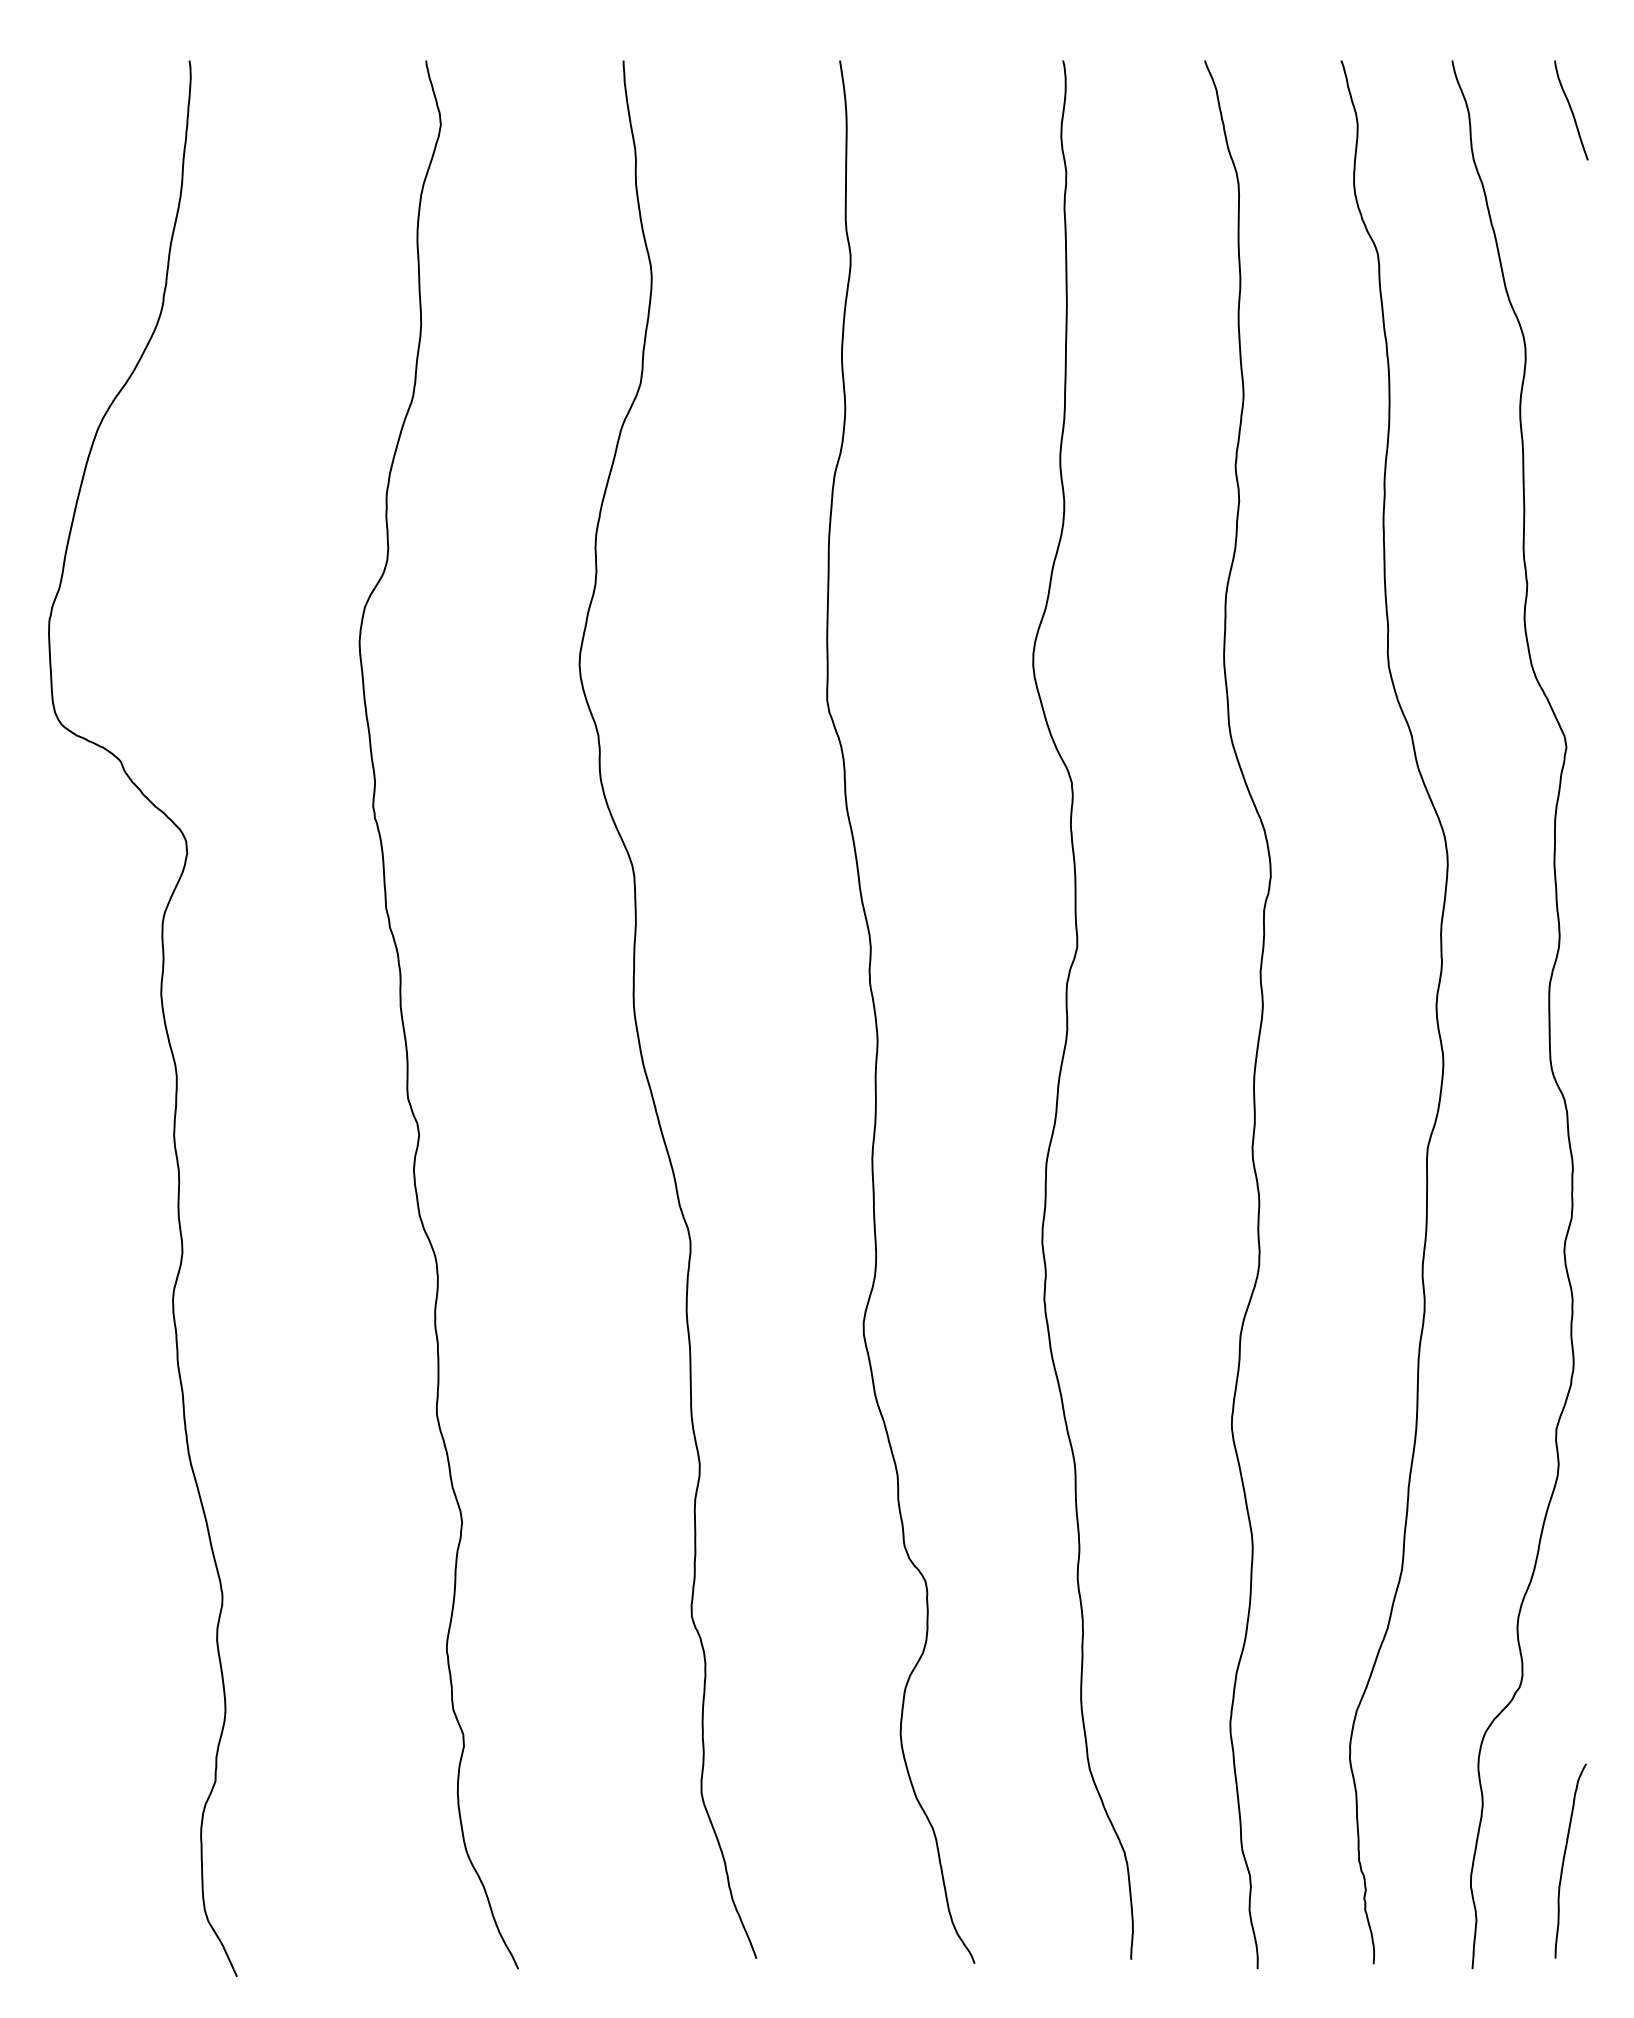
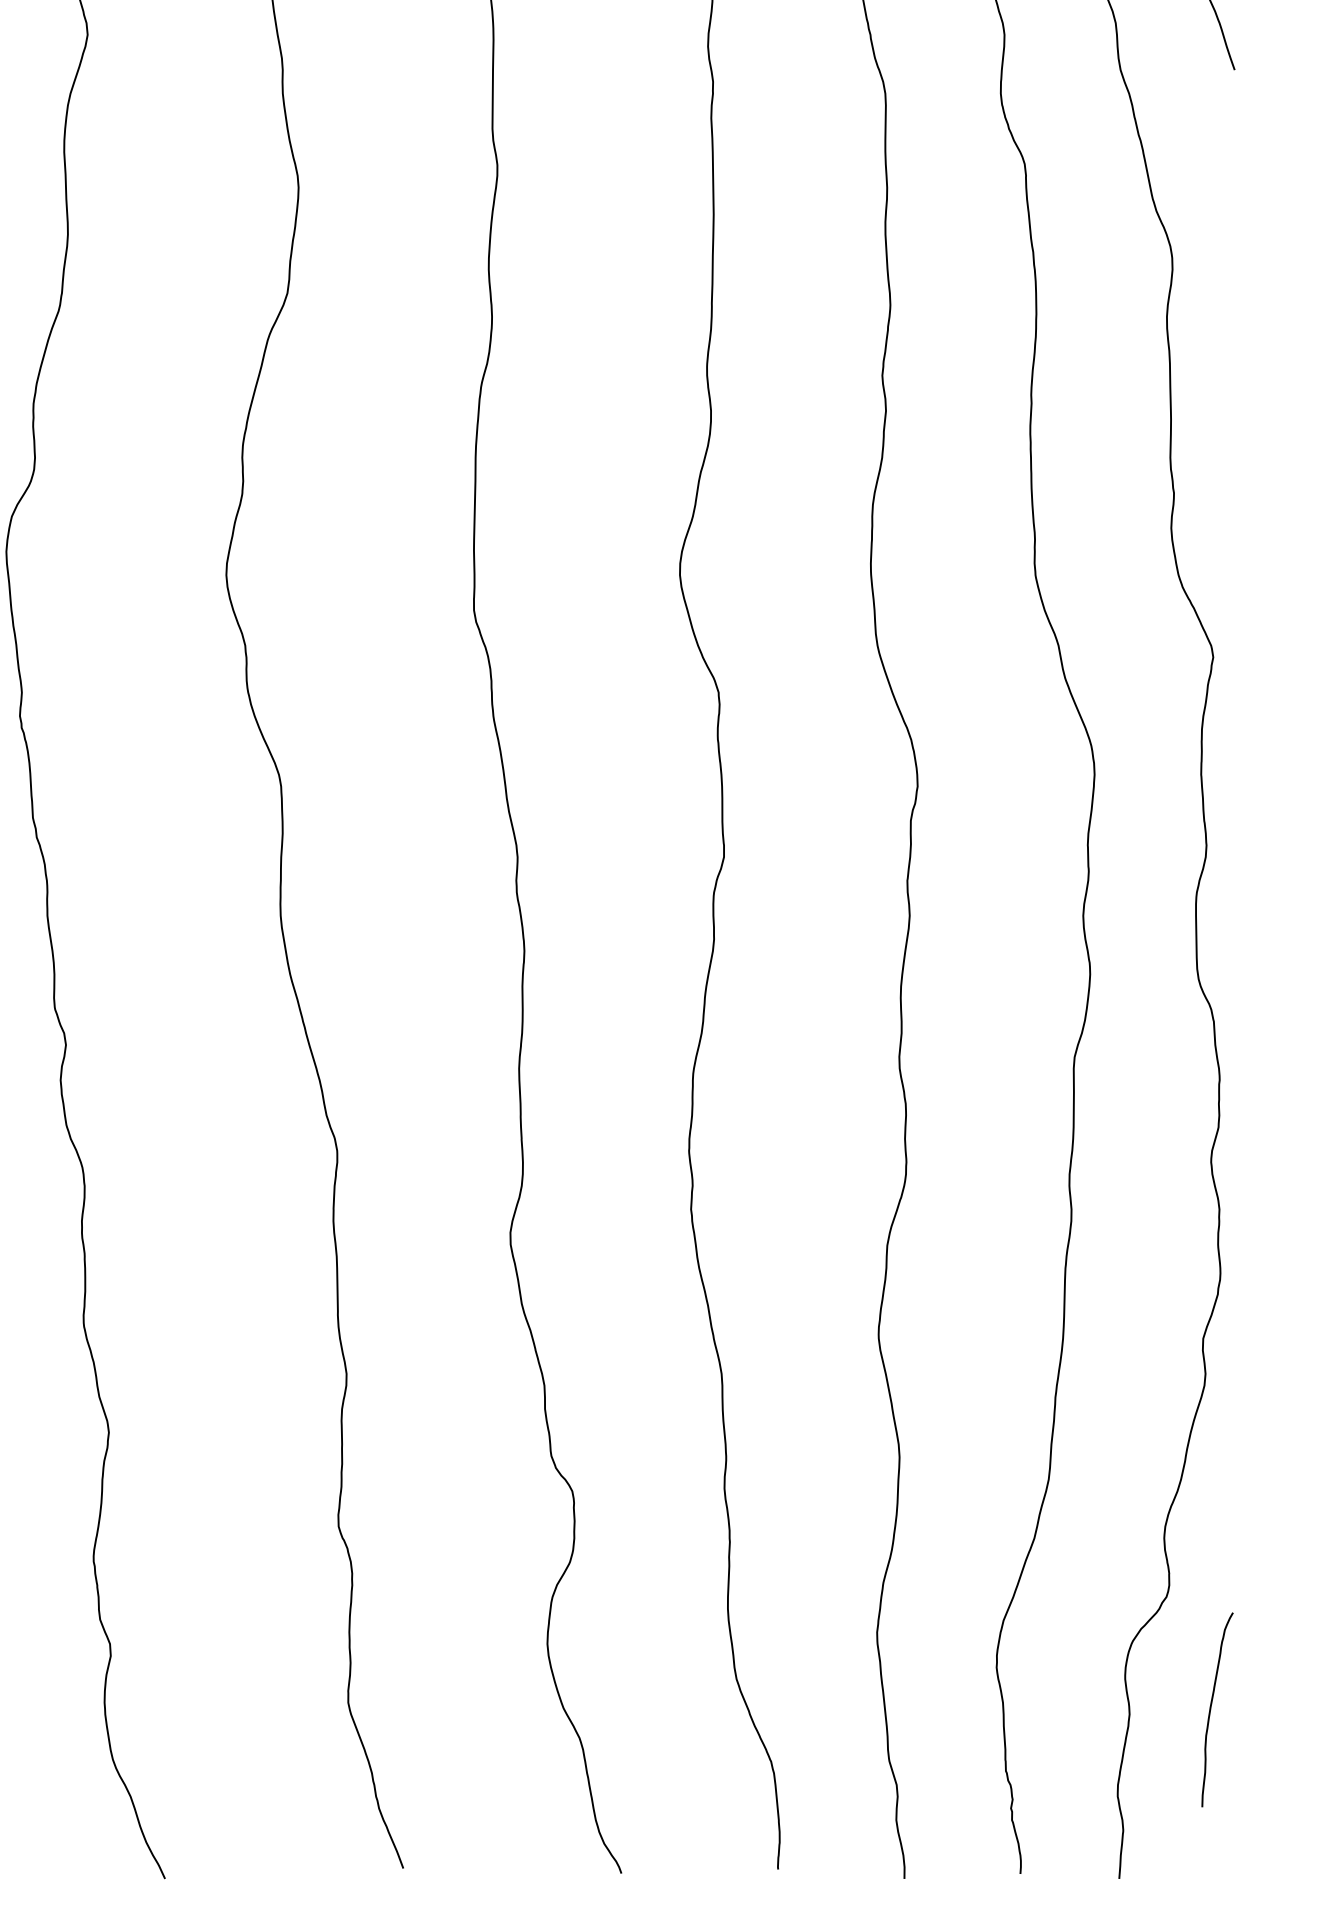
curve: (1564, 1860) -> (1211, 1709), moved

